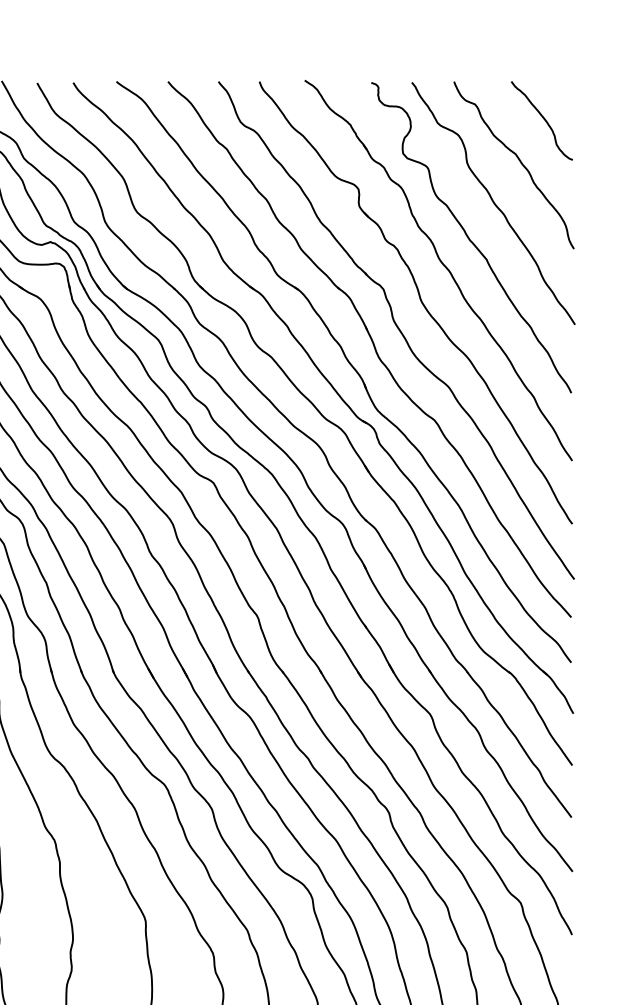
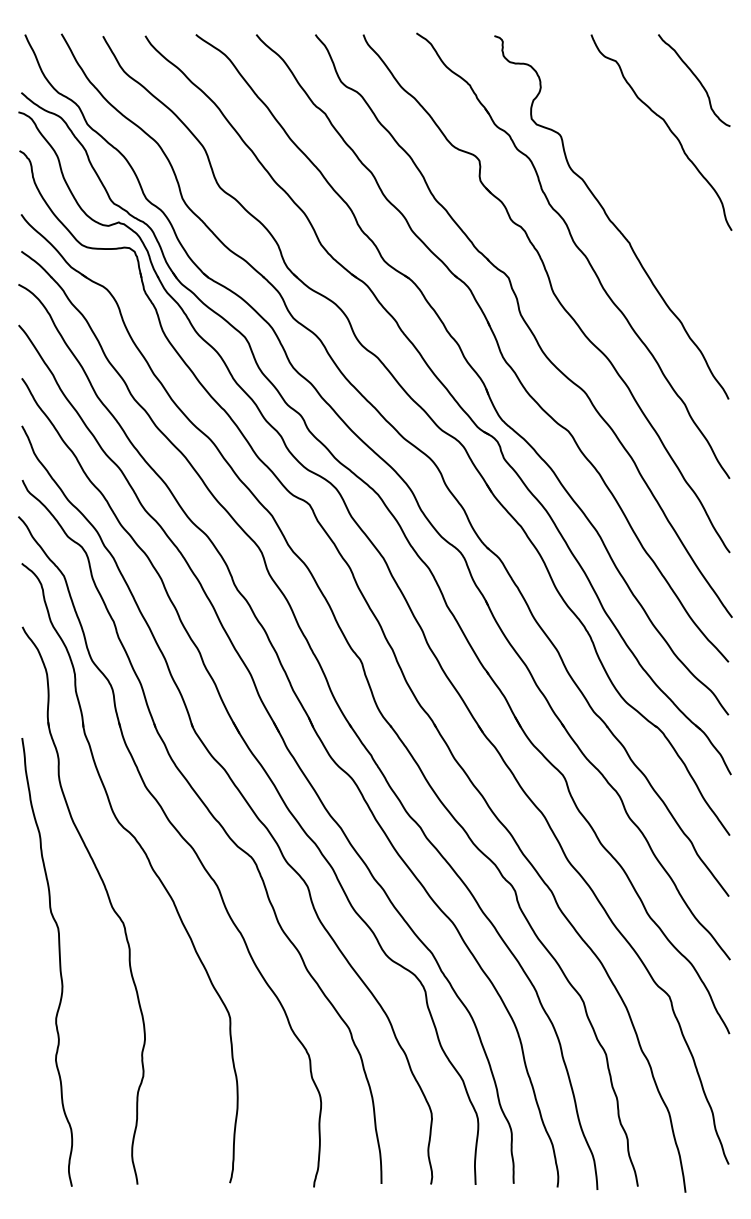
curve: (493, 203) -> (637, 177), removed

